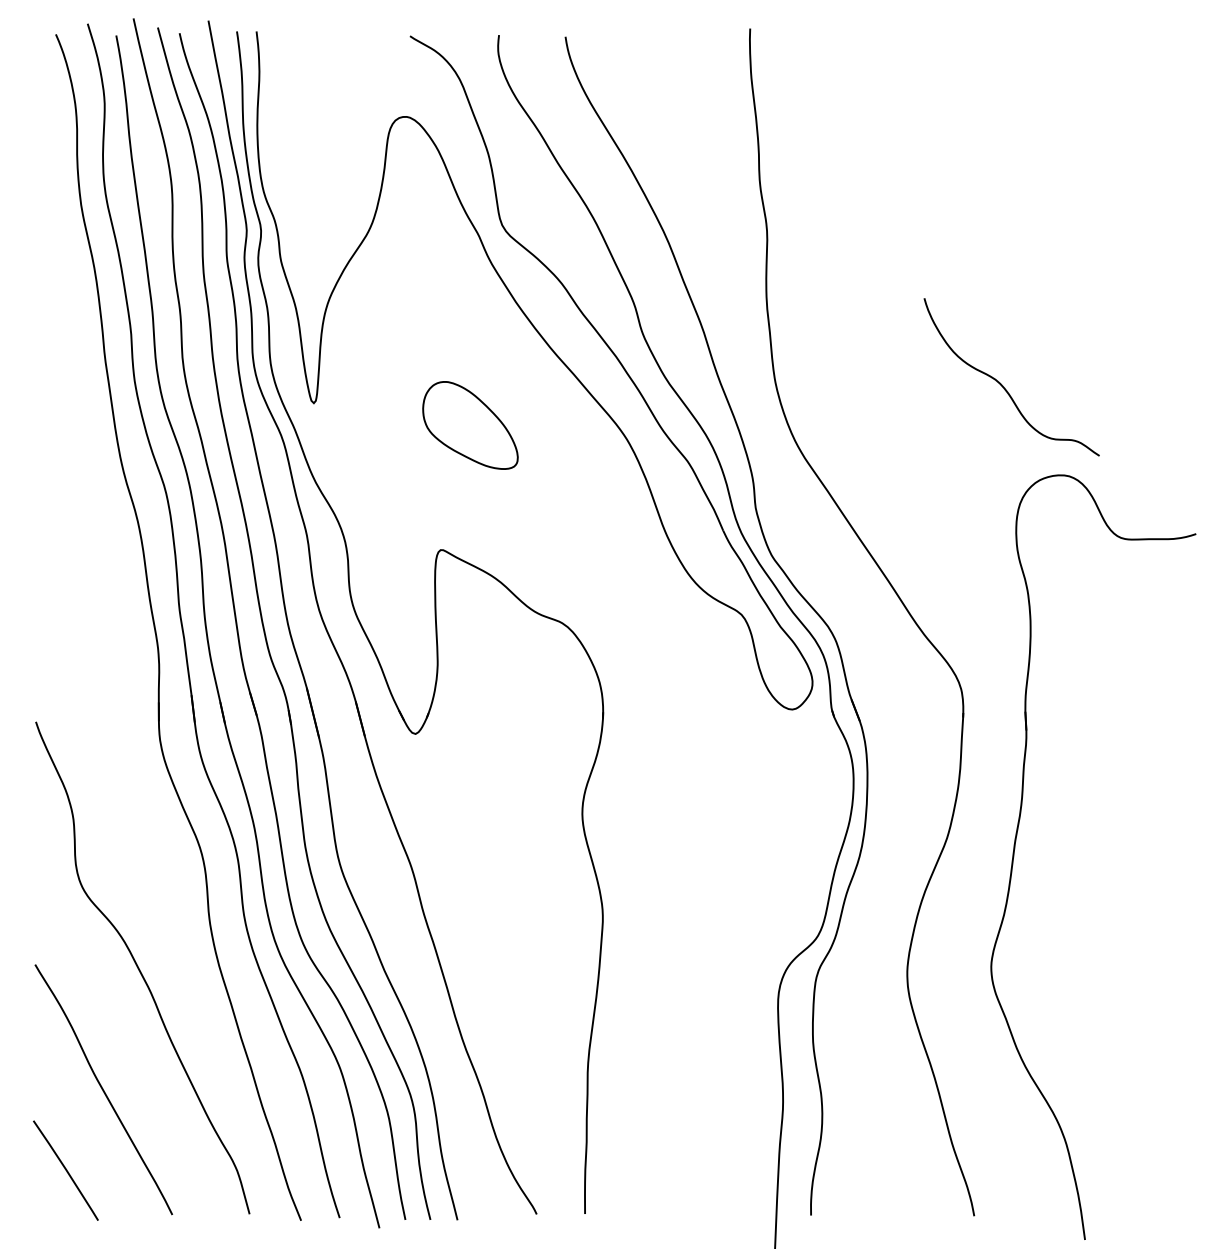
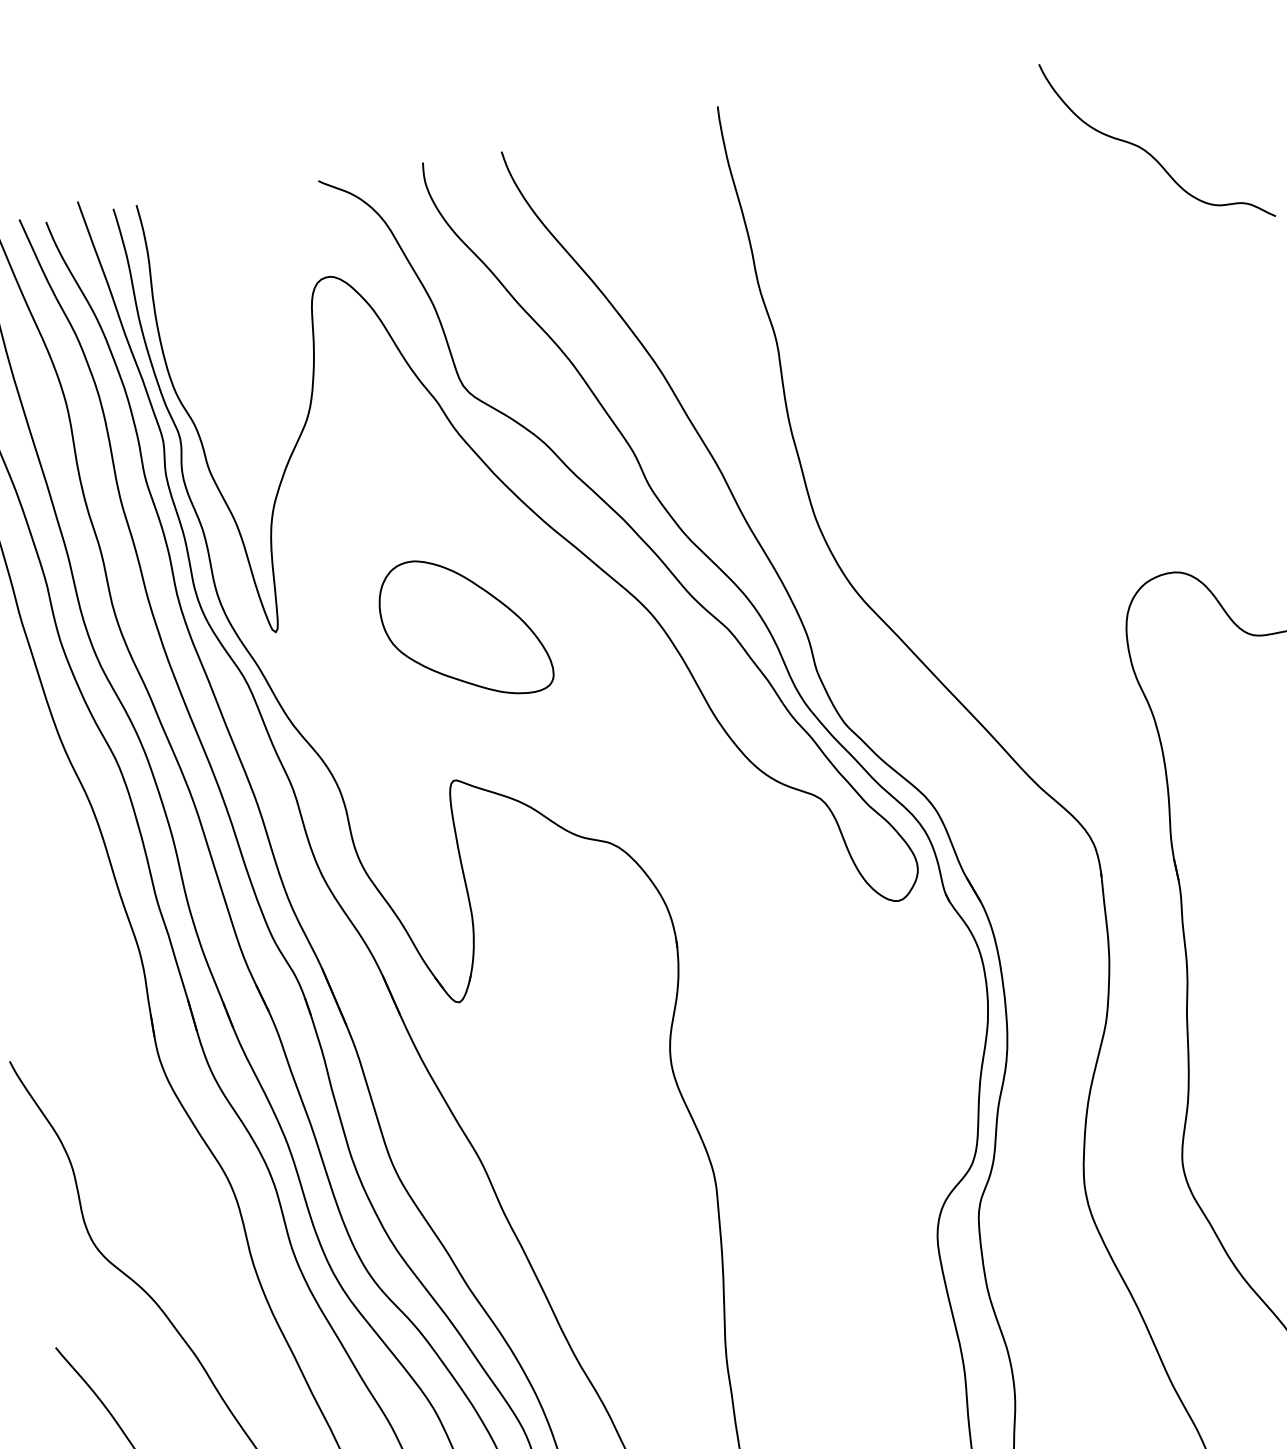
curve: (1003, 385) -> (1149, 151), moved
part: (470, 425) -> (464, 628), size x1.43

